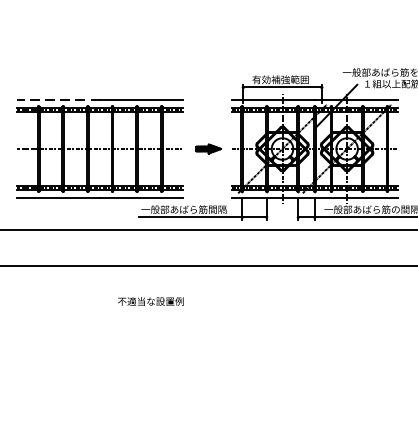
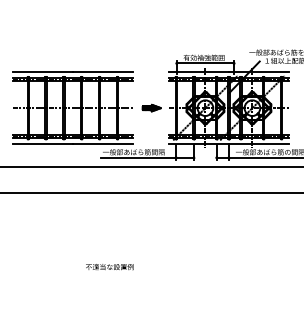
line: (58, 99) -> (42, 72), dashed -> solid
text: (150, 302) -> (109, 267), moved

